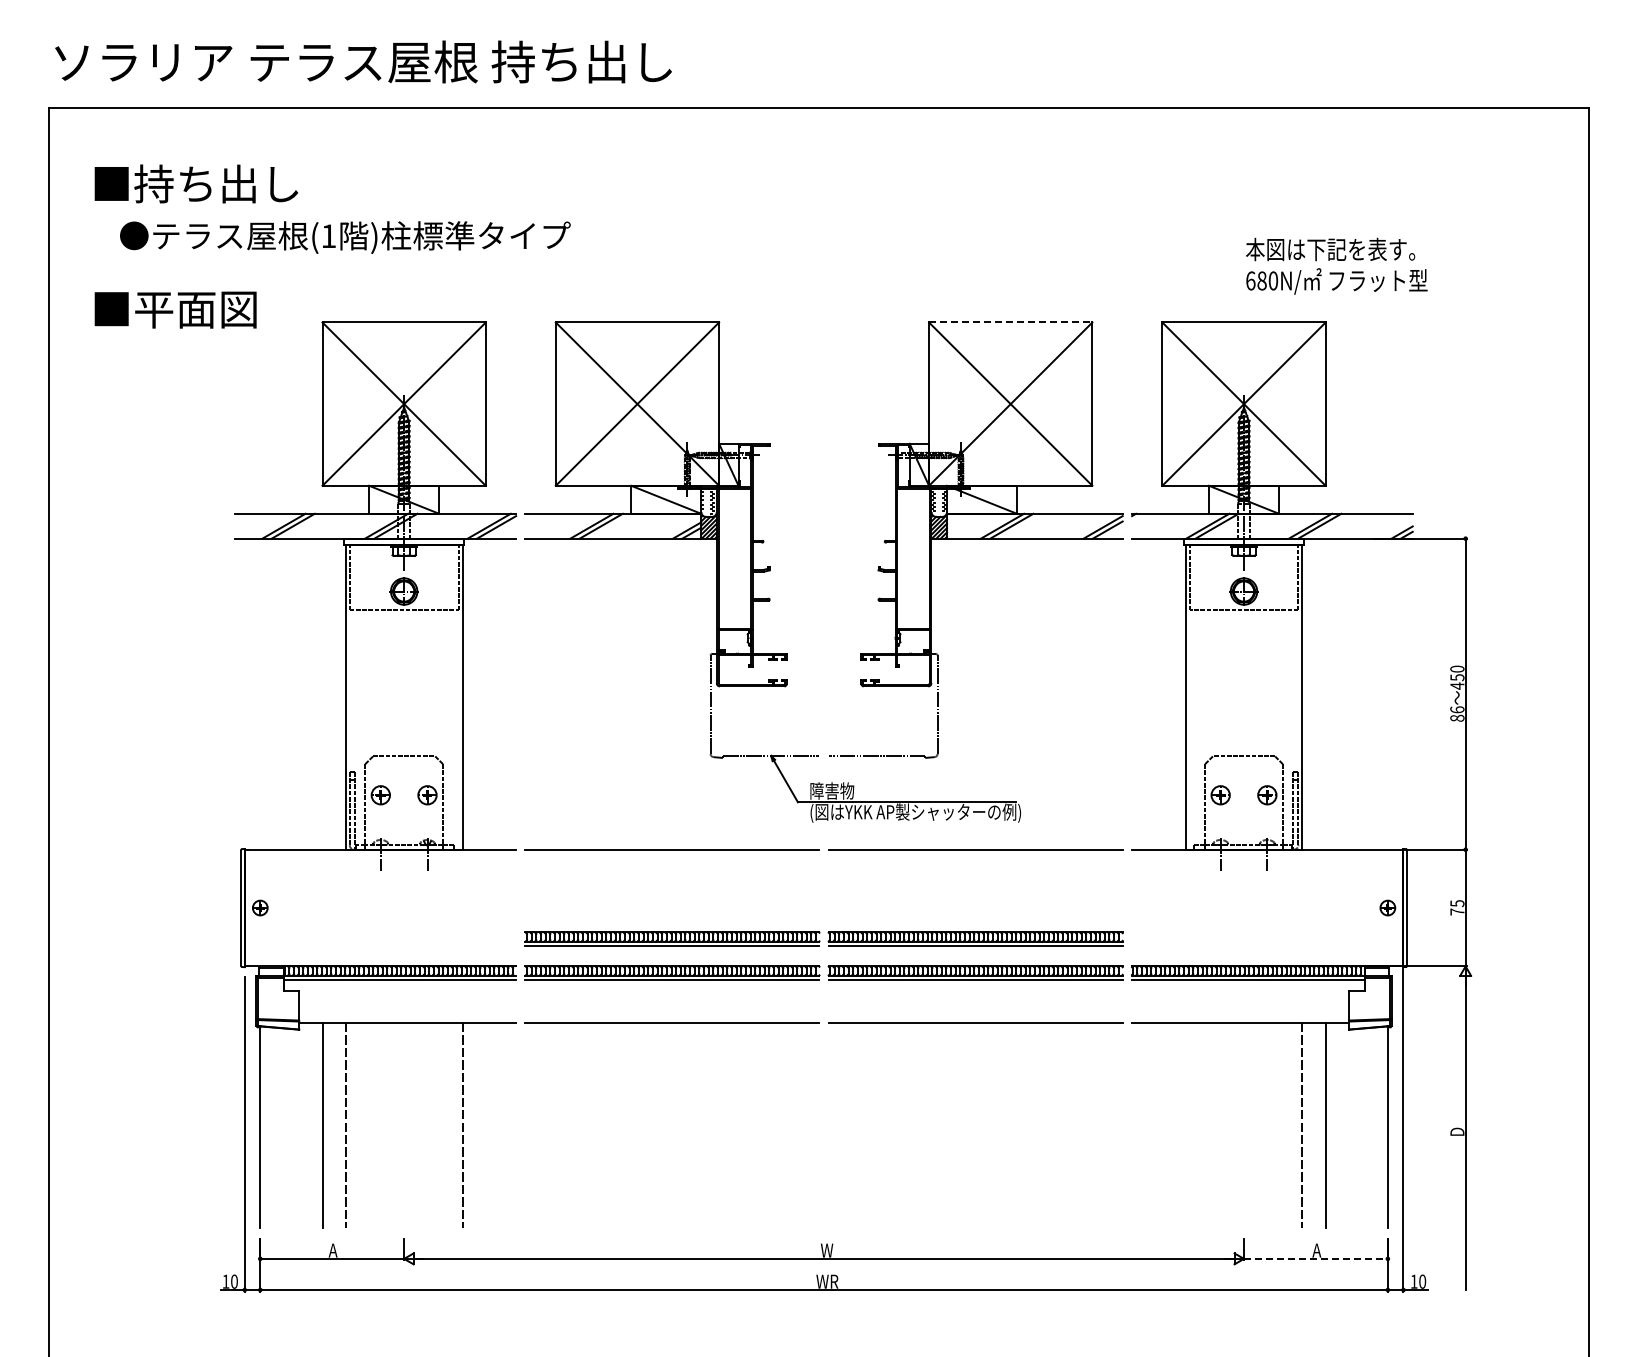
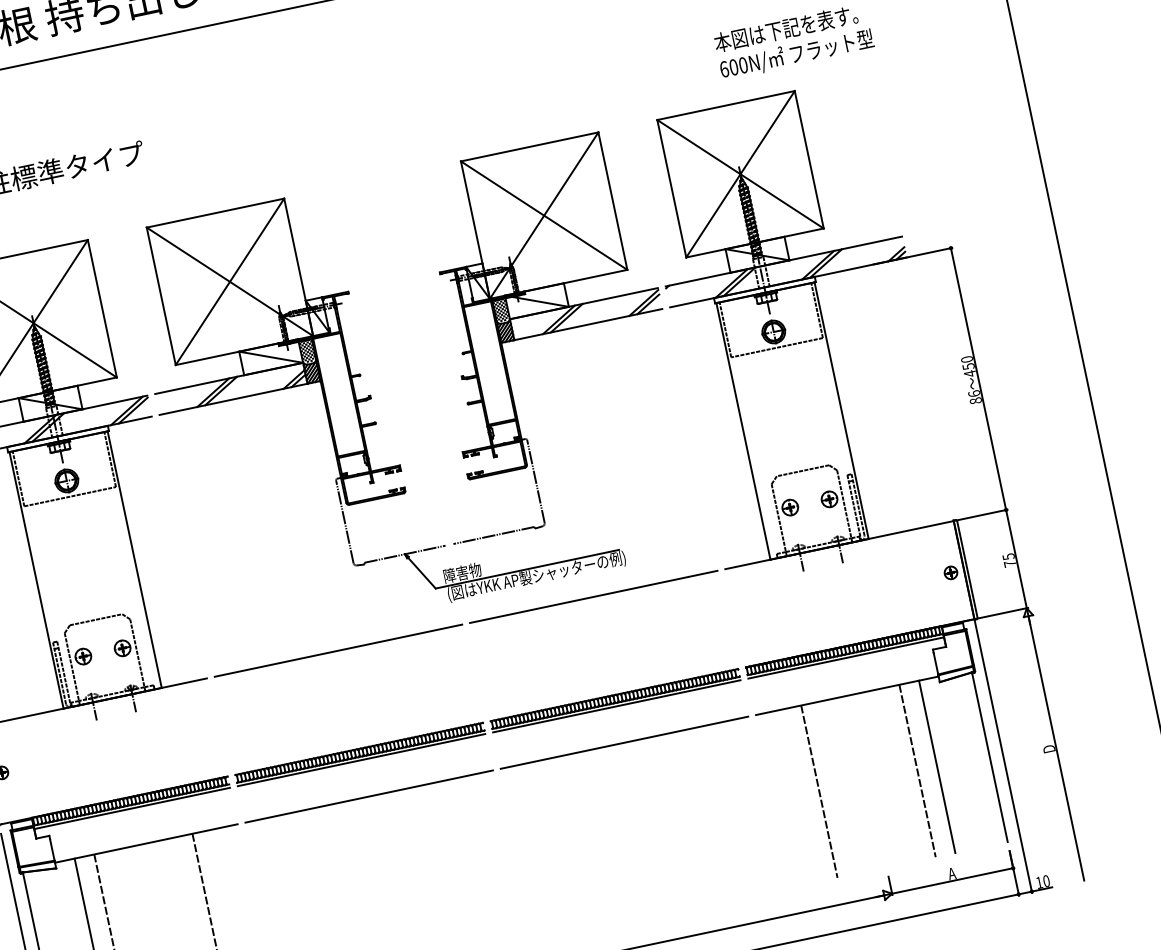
text: (1261, 281) -> (733, 67), 680N/ -> 600N/
line: (1010, 322) -> (529, 146), dashed -> solid
part: (823, 938) -> (481, 698), removed
line: (1185, 1124) -> (819, 790), added
line: (1315, 1258) -> (952, 880), dashed -> solid

